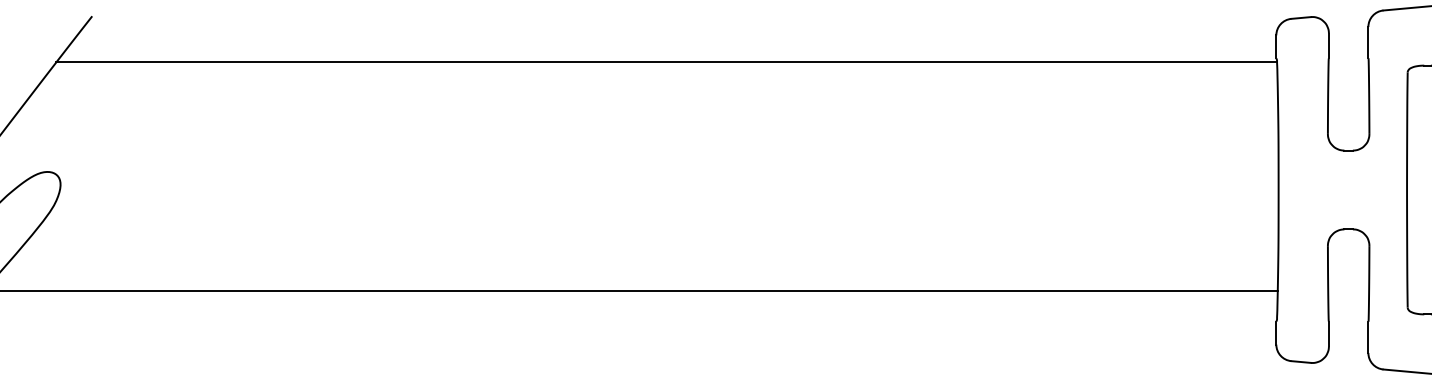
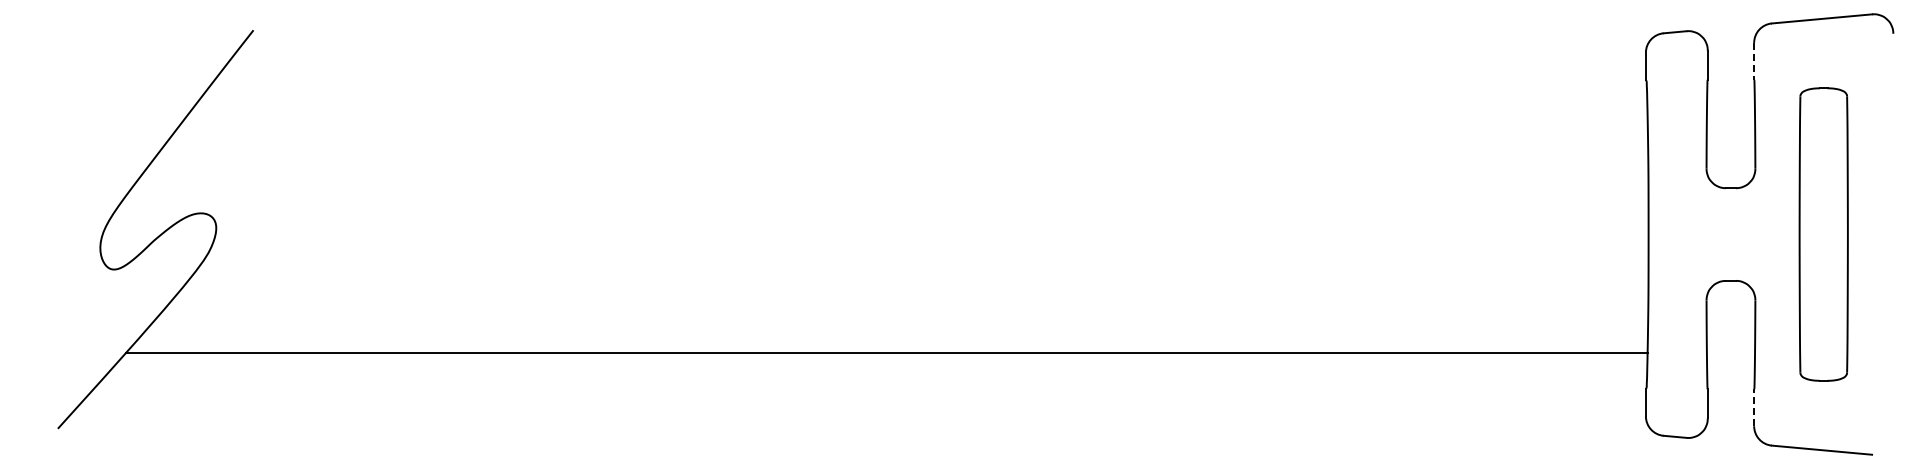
line: (1368, 42) -> (1754, 61), solid -> dashed
line: (666, 62) -> (928, 84), removed
line: (1368, 337) -> (1754, 407), solid -> dashed

